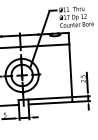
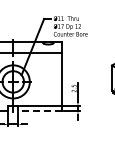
line: (50, 103) -> (40, 111), solid -> dashed

